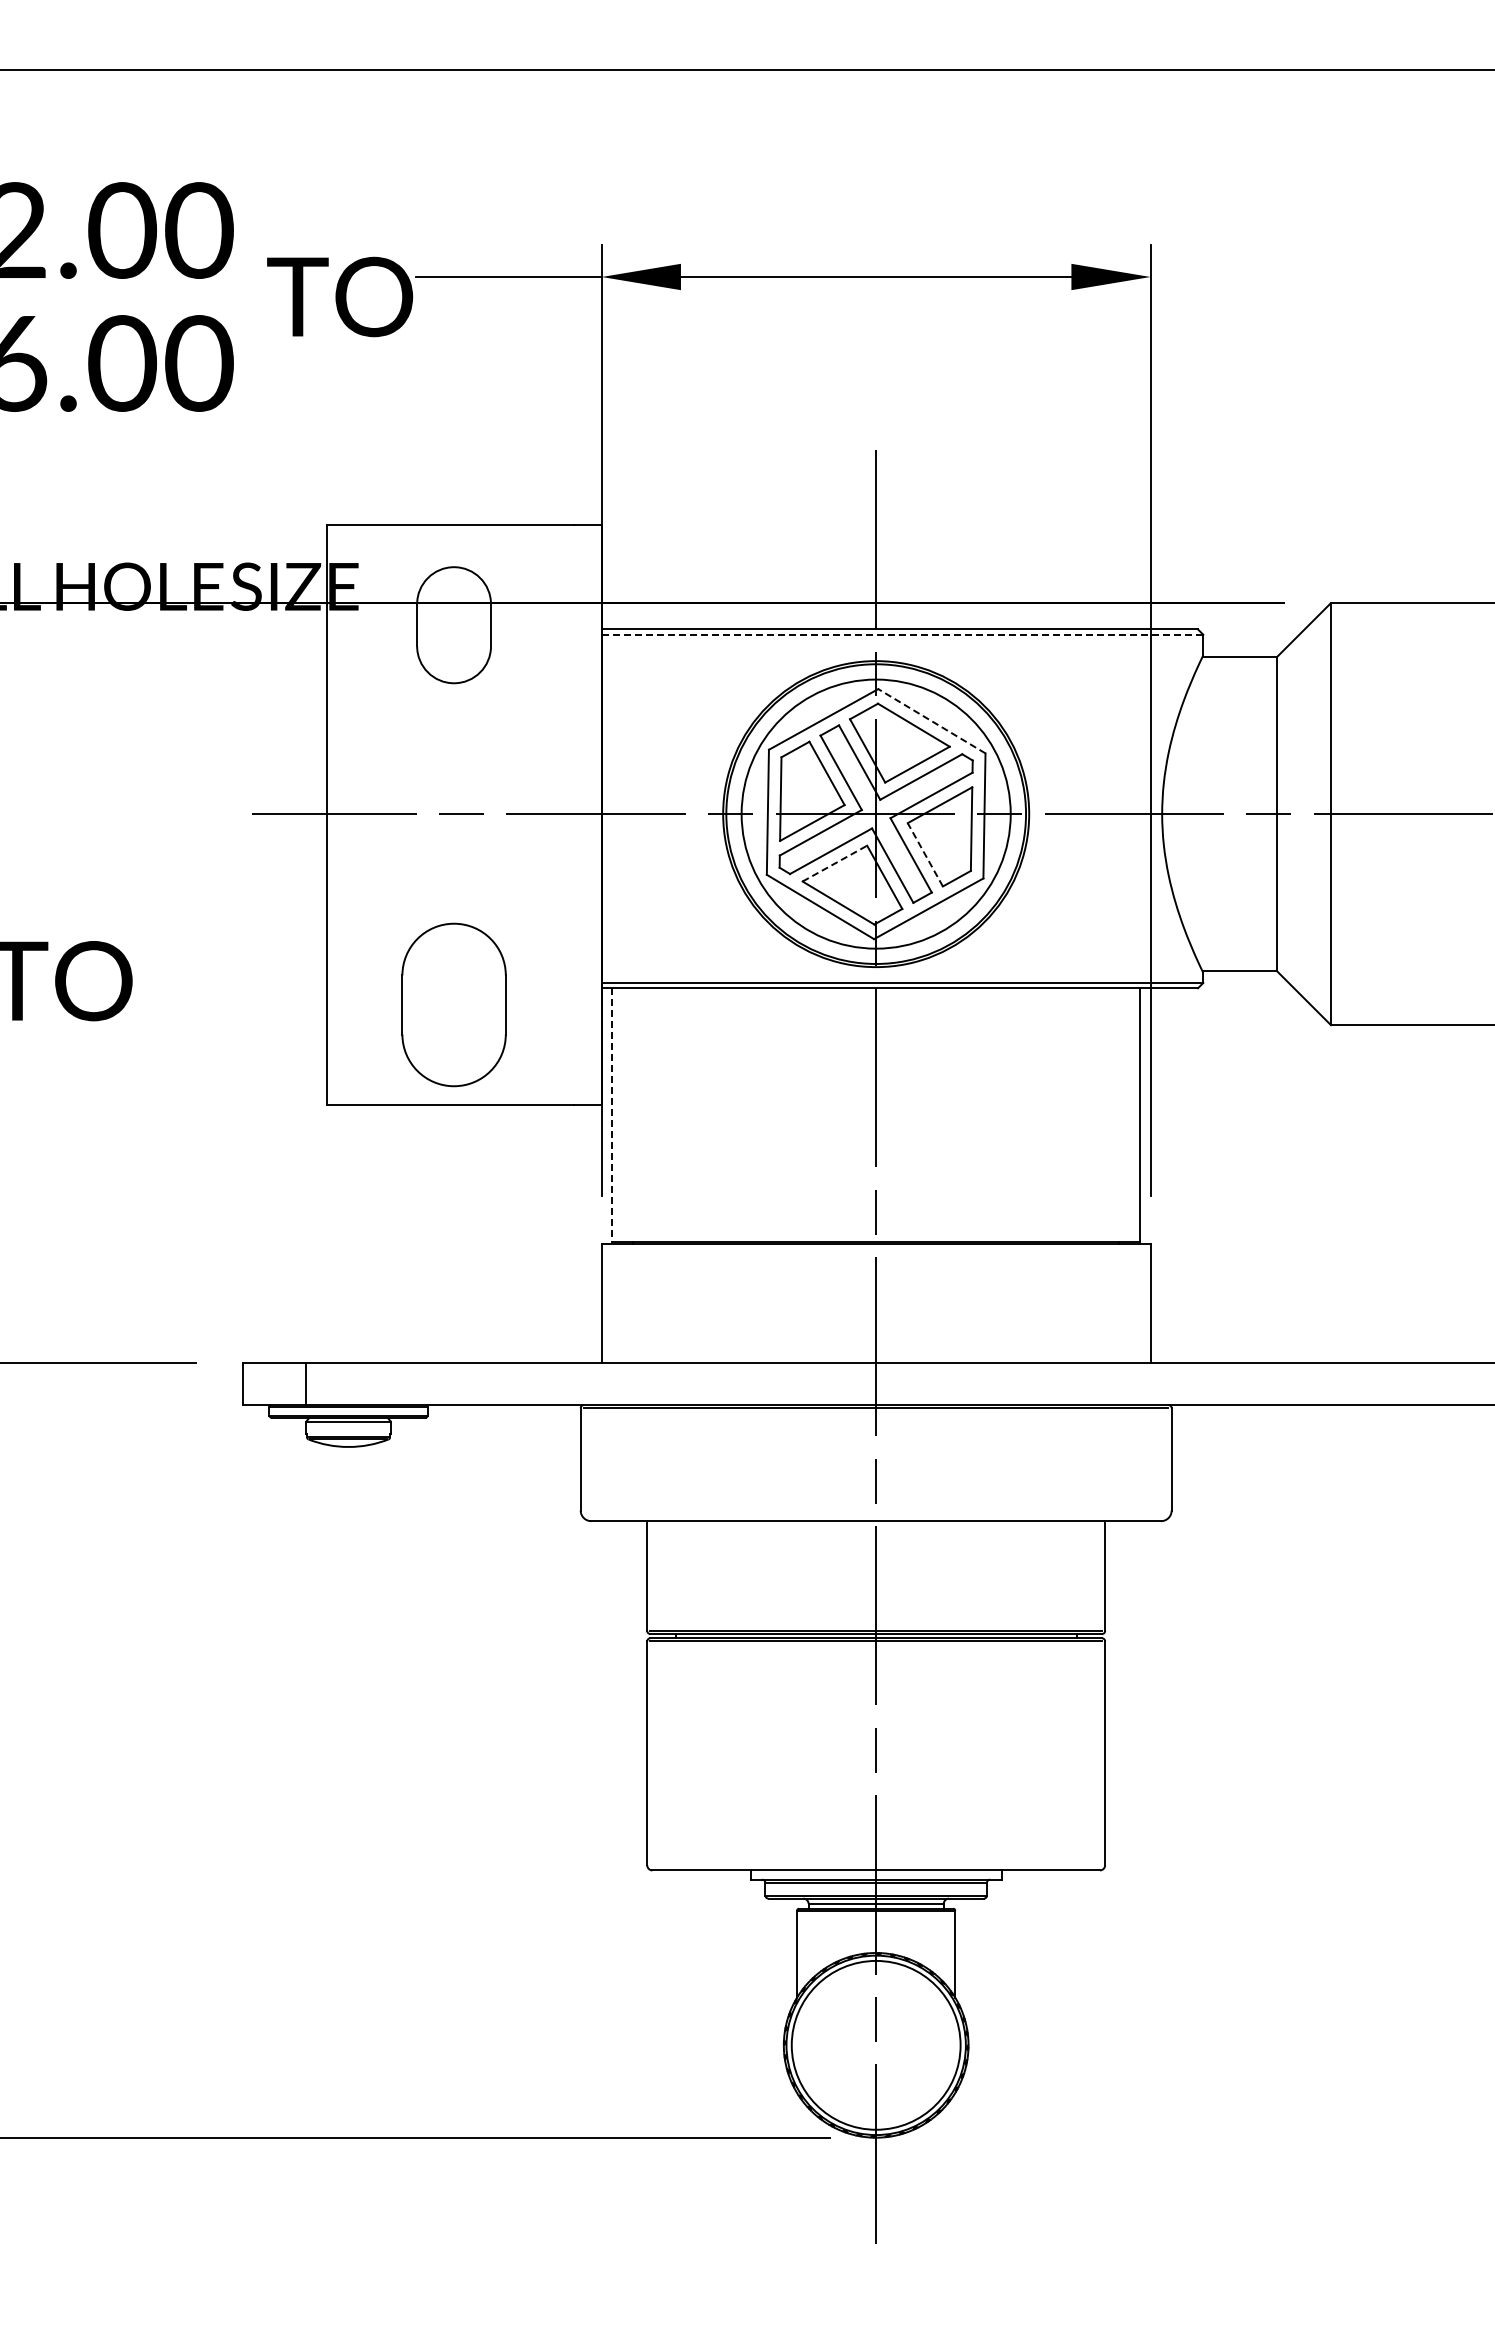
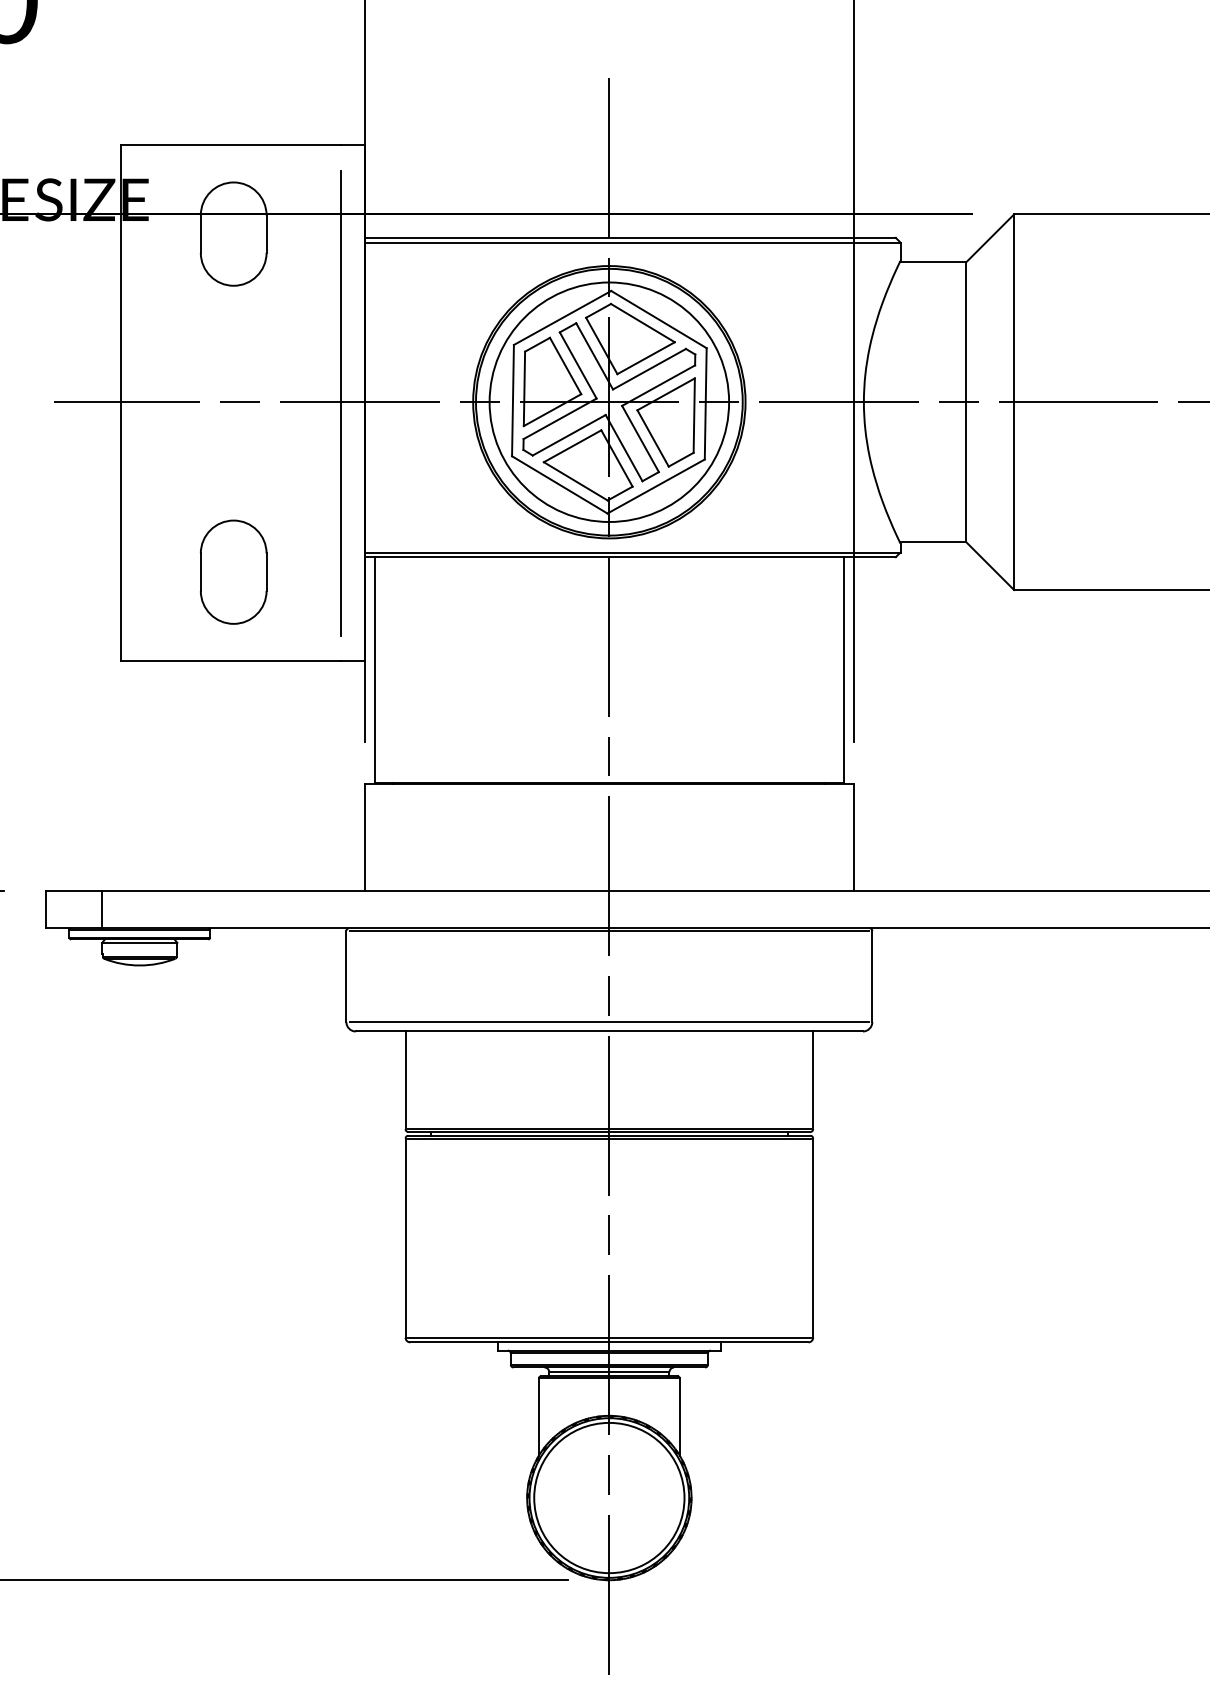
line: (902, 634) -> (632, 242), dashed -> solid
line: (931, 721) -> (658, 319), dashed -> solid
line: (574, 815) -> (340, 403), added
line: (925, 854) -> (653, 438), dashed -> solid
line: (834, 863) -> (572, 446), dashed -> solid
part: (453, 1005) -> (233, 572), size x0.71
line: (612, 1114) -> (374, 669), dashed -> solid
line: (876, 1510) -> (609, 1022), added
line: (876, 1865) -> (609, 1337), added

